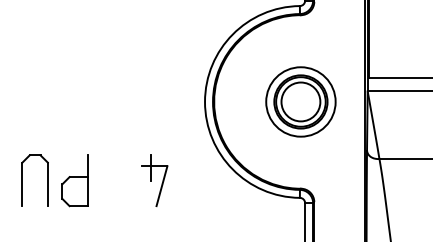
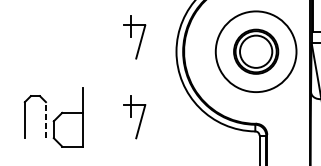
part: (154, 84) -> (134, 37), added
circle: (300, 101) -> (255, 51), size x1.4
part: (74, 180) -> (68, 116), size x1.4
line: (47, 184) -> (45, 120), solid -> dashed

